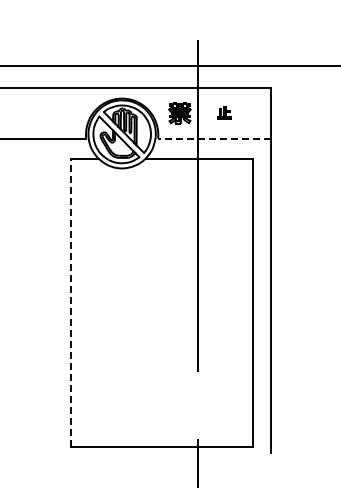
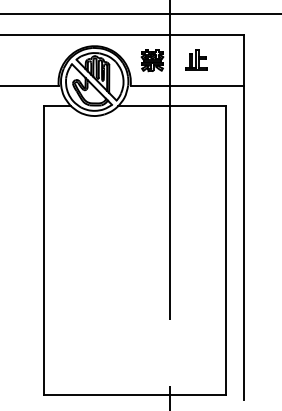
part: (224, 112) -> (197, 60), size x1.67
line: (214, 138) -> (187, 86), dashed -> solid
line: (71, 302) -> (44, 250), dashed -> solid

